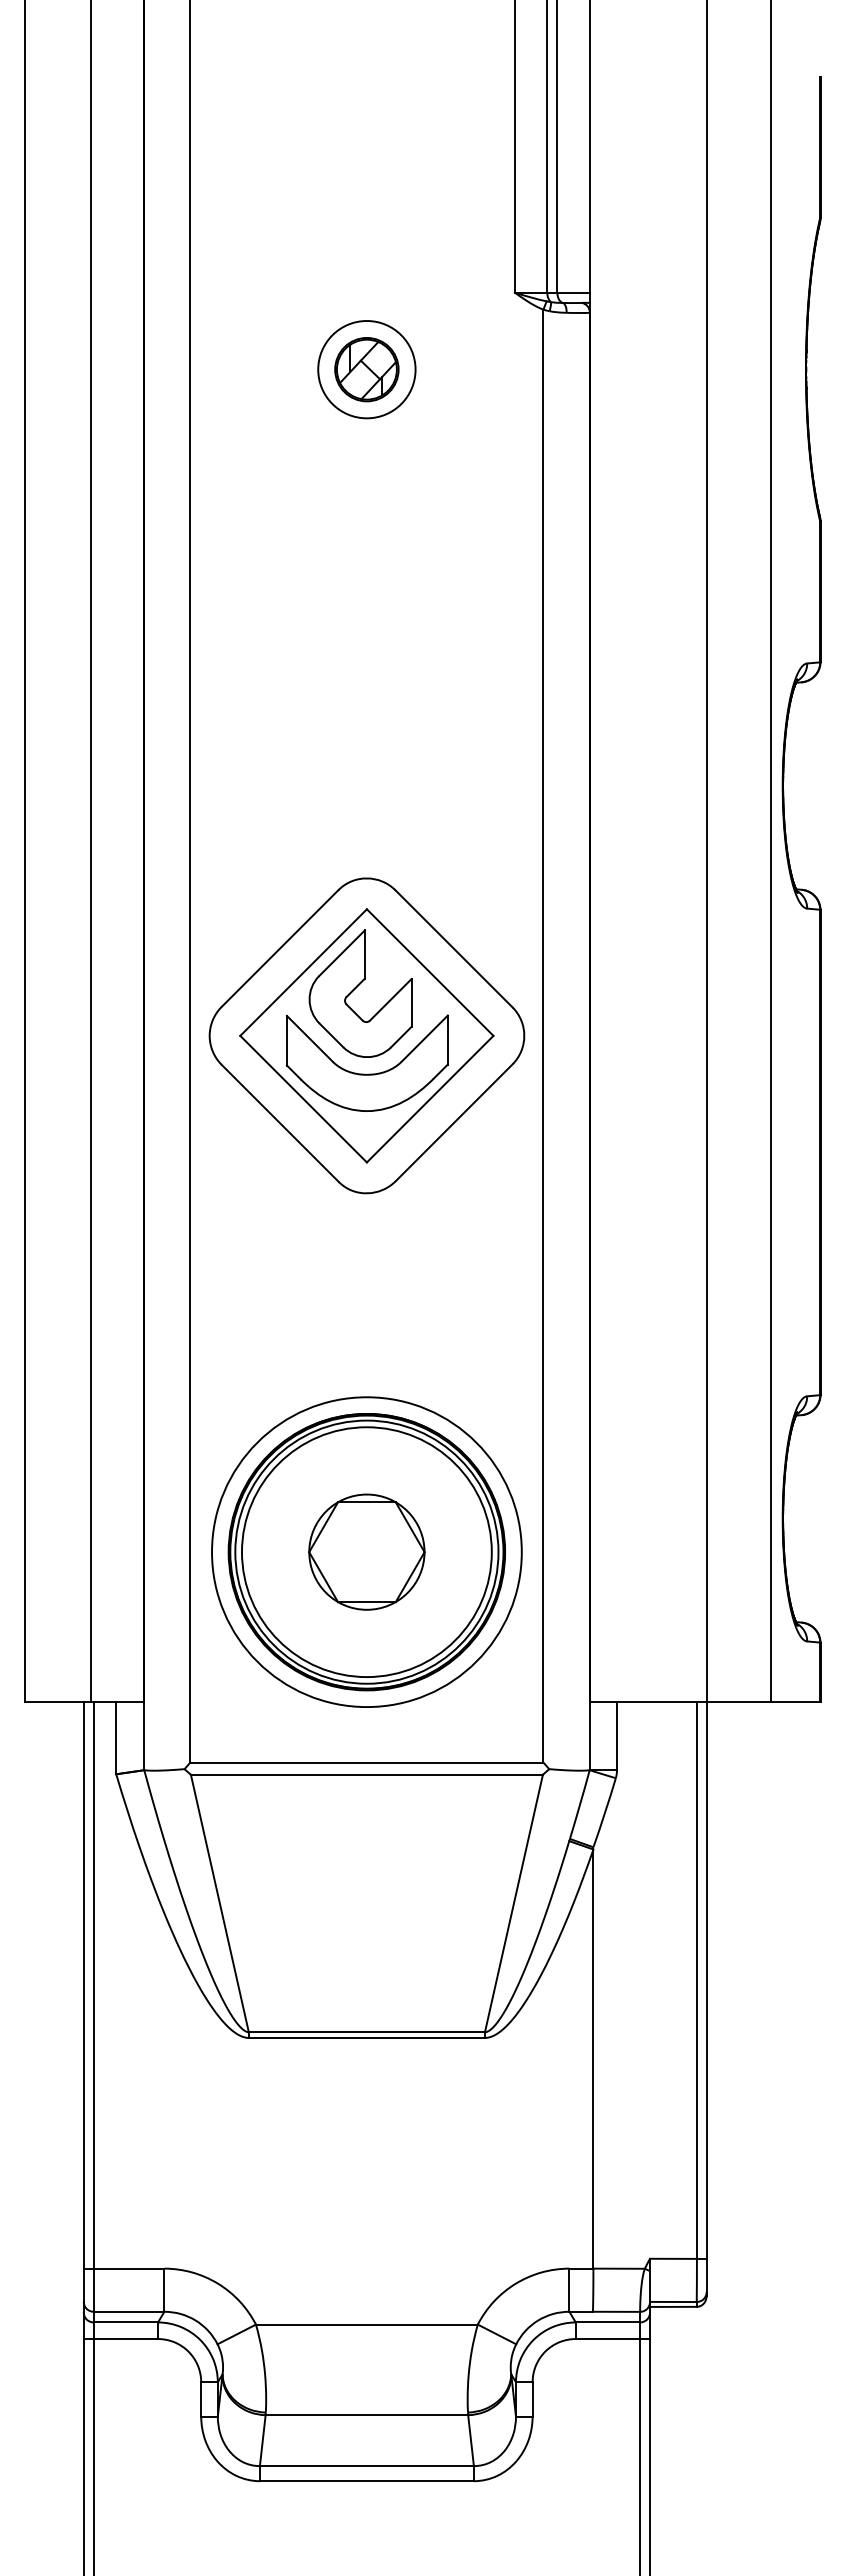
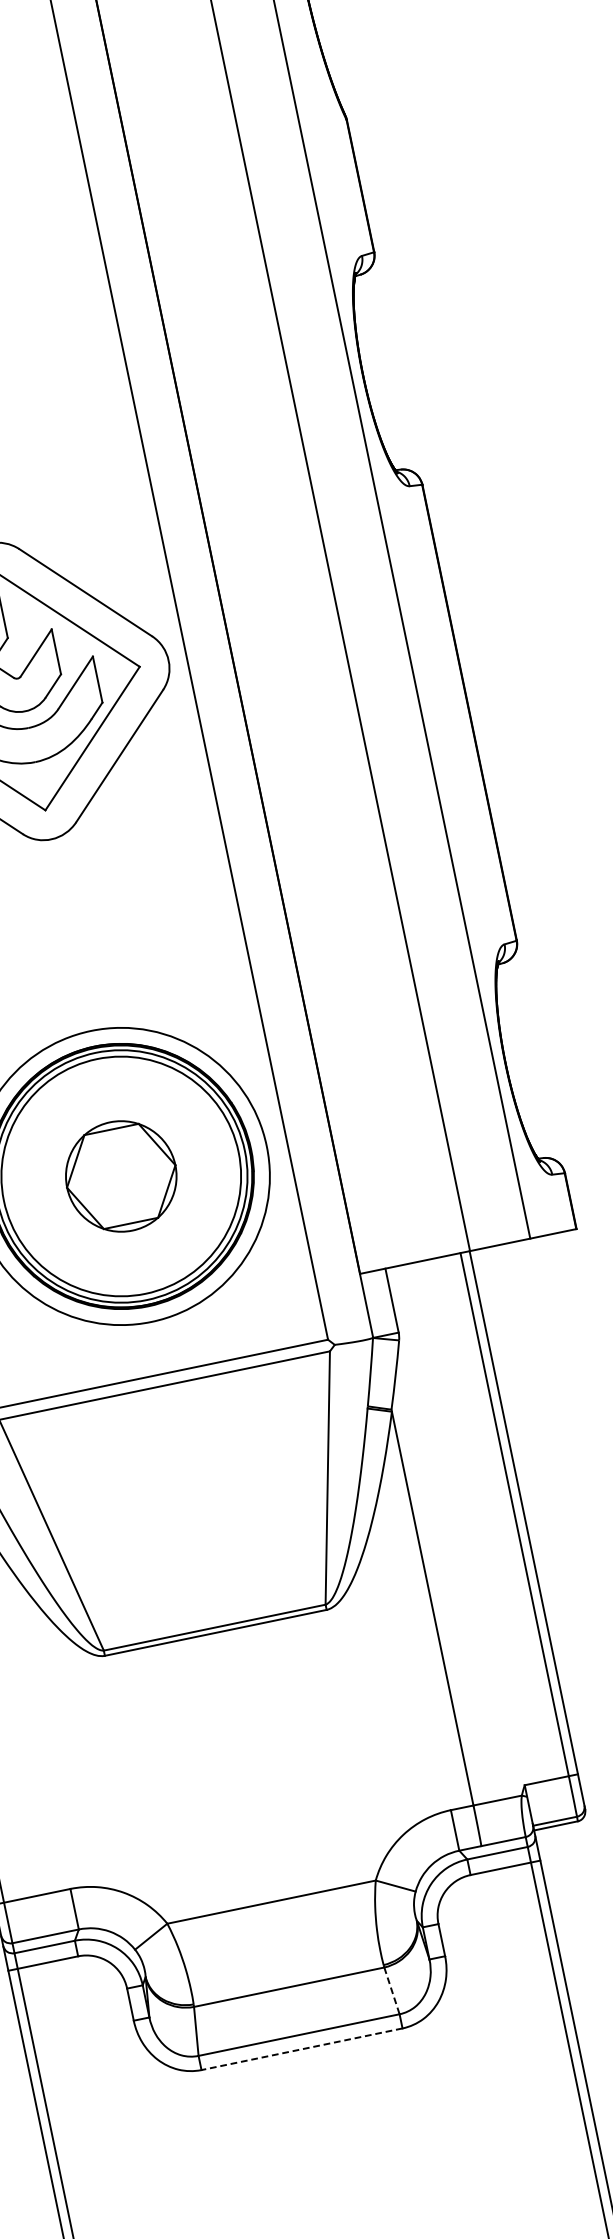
line: (471, 2440) -> (392, 1990), solid -> dashed
line: (366, 2481) -> (301, 2049), solid -> dashed

